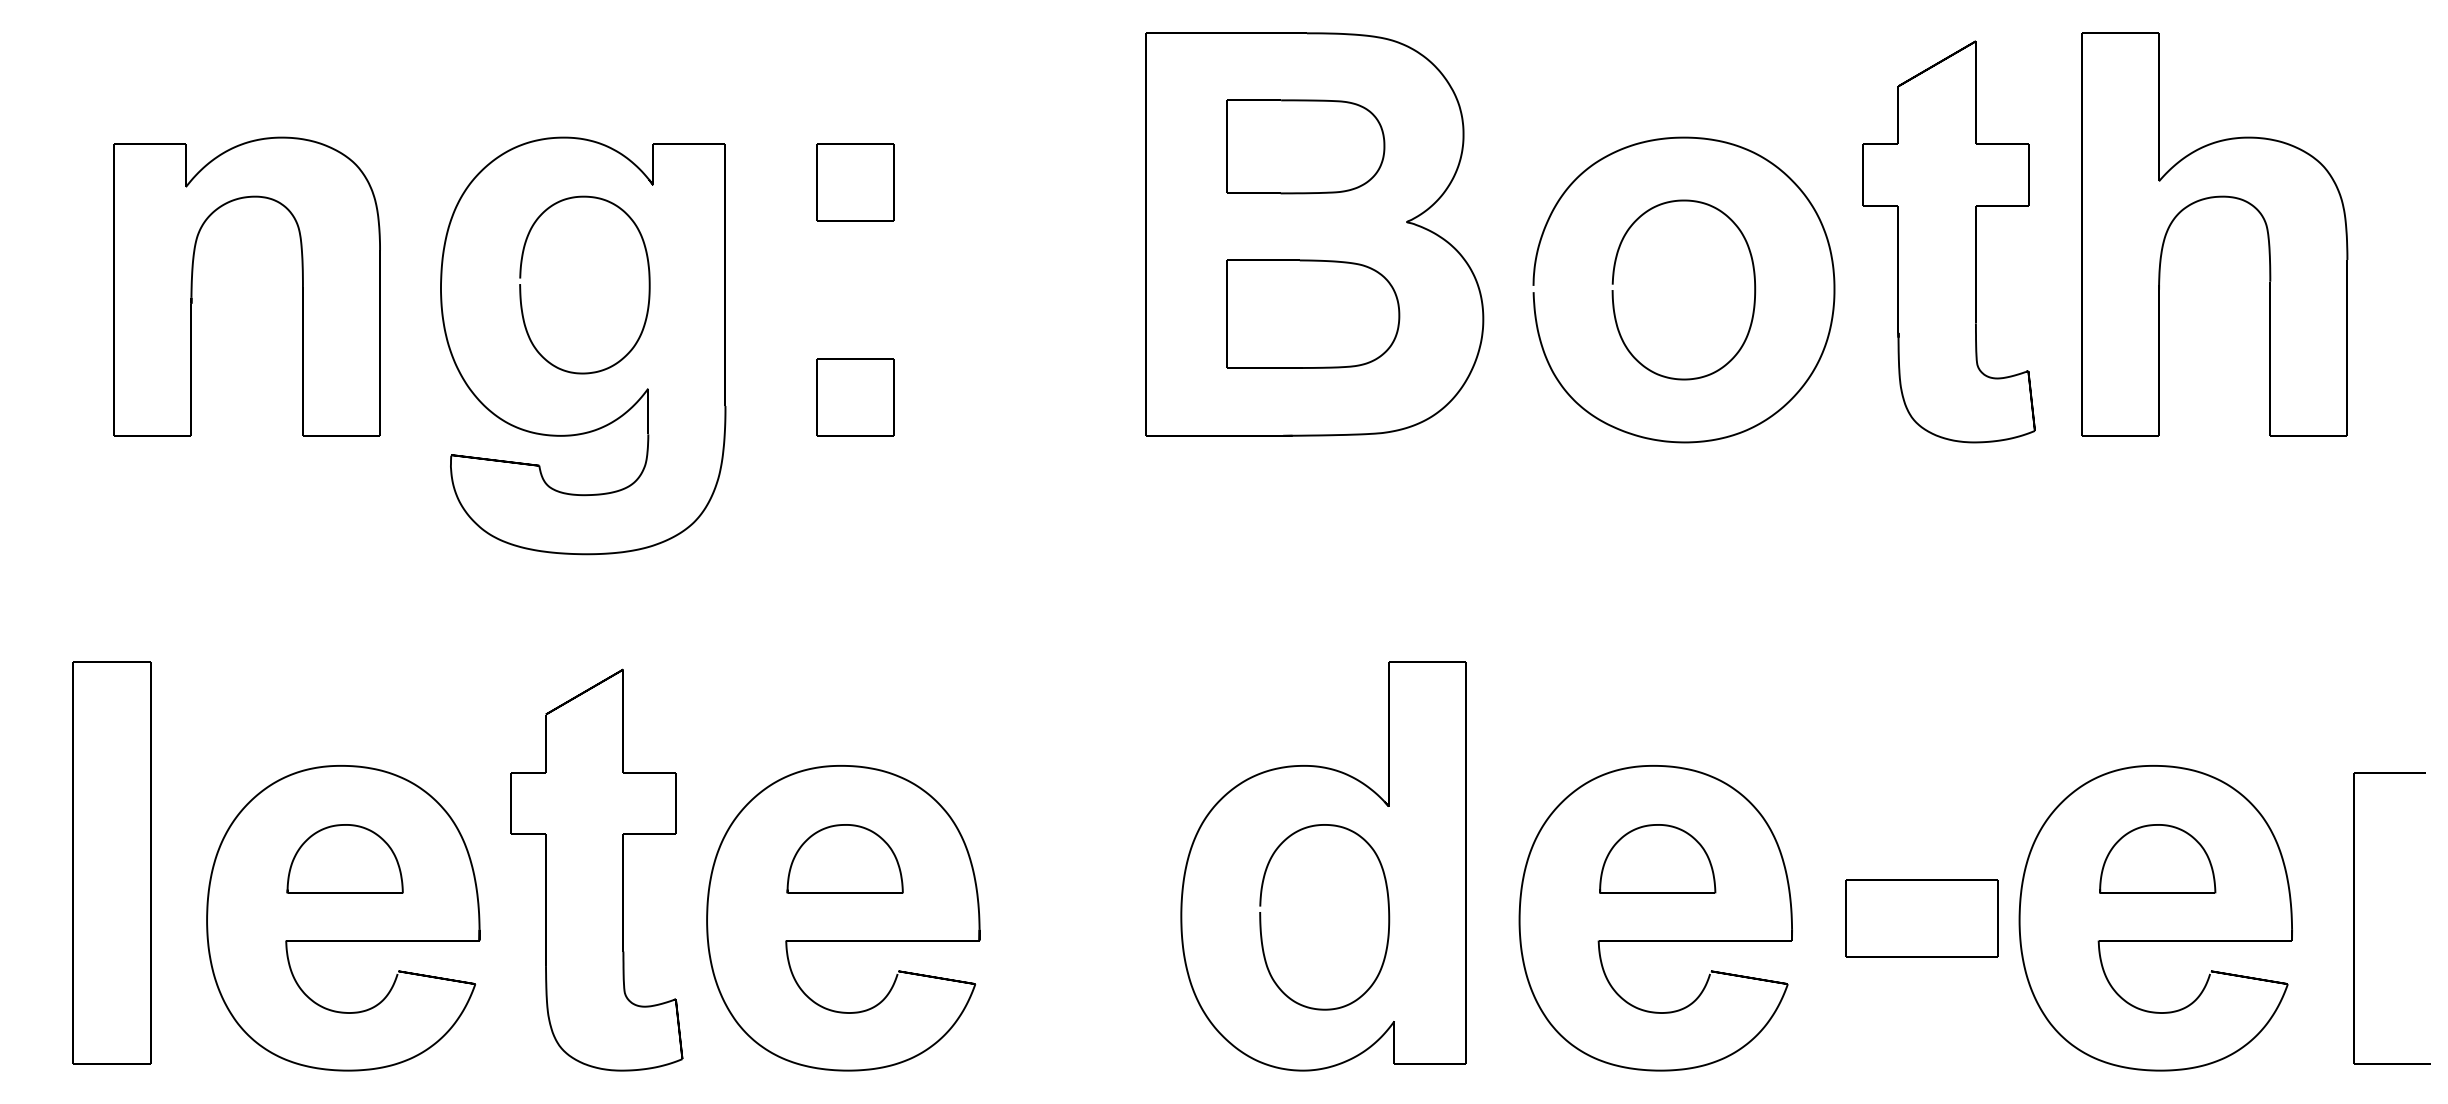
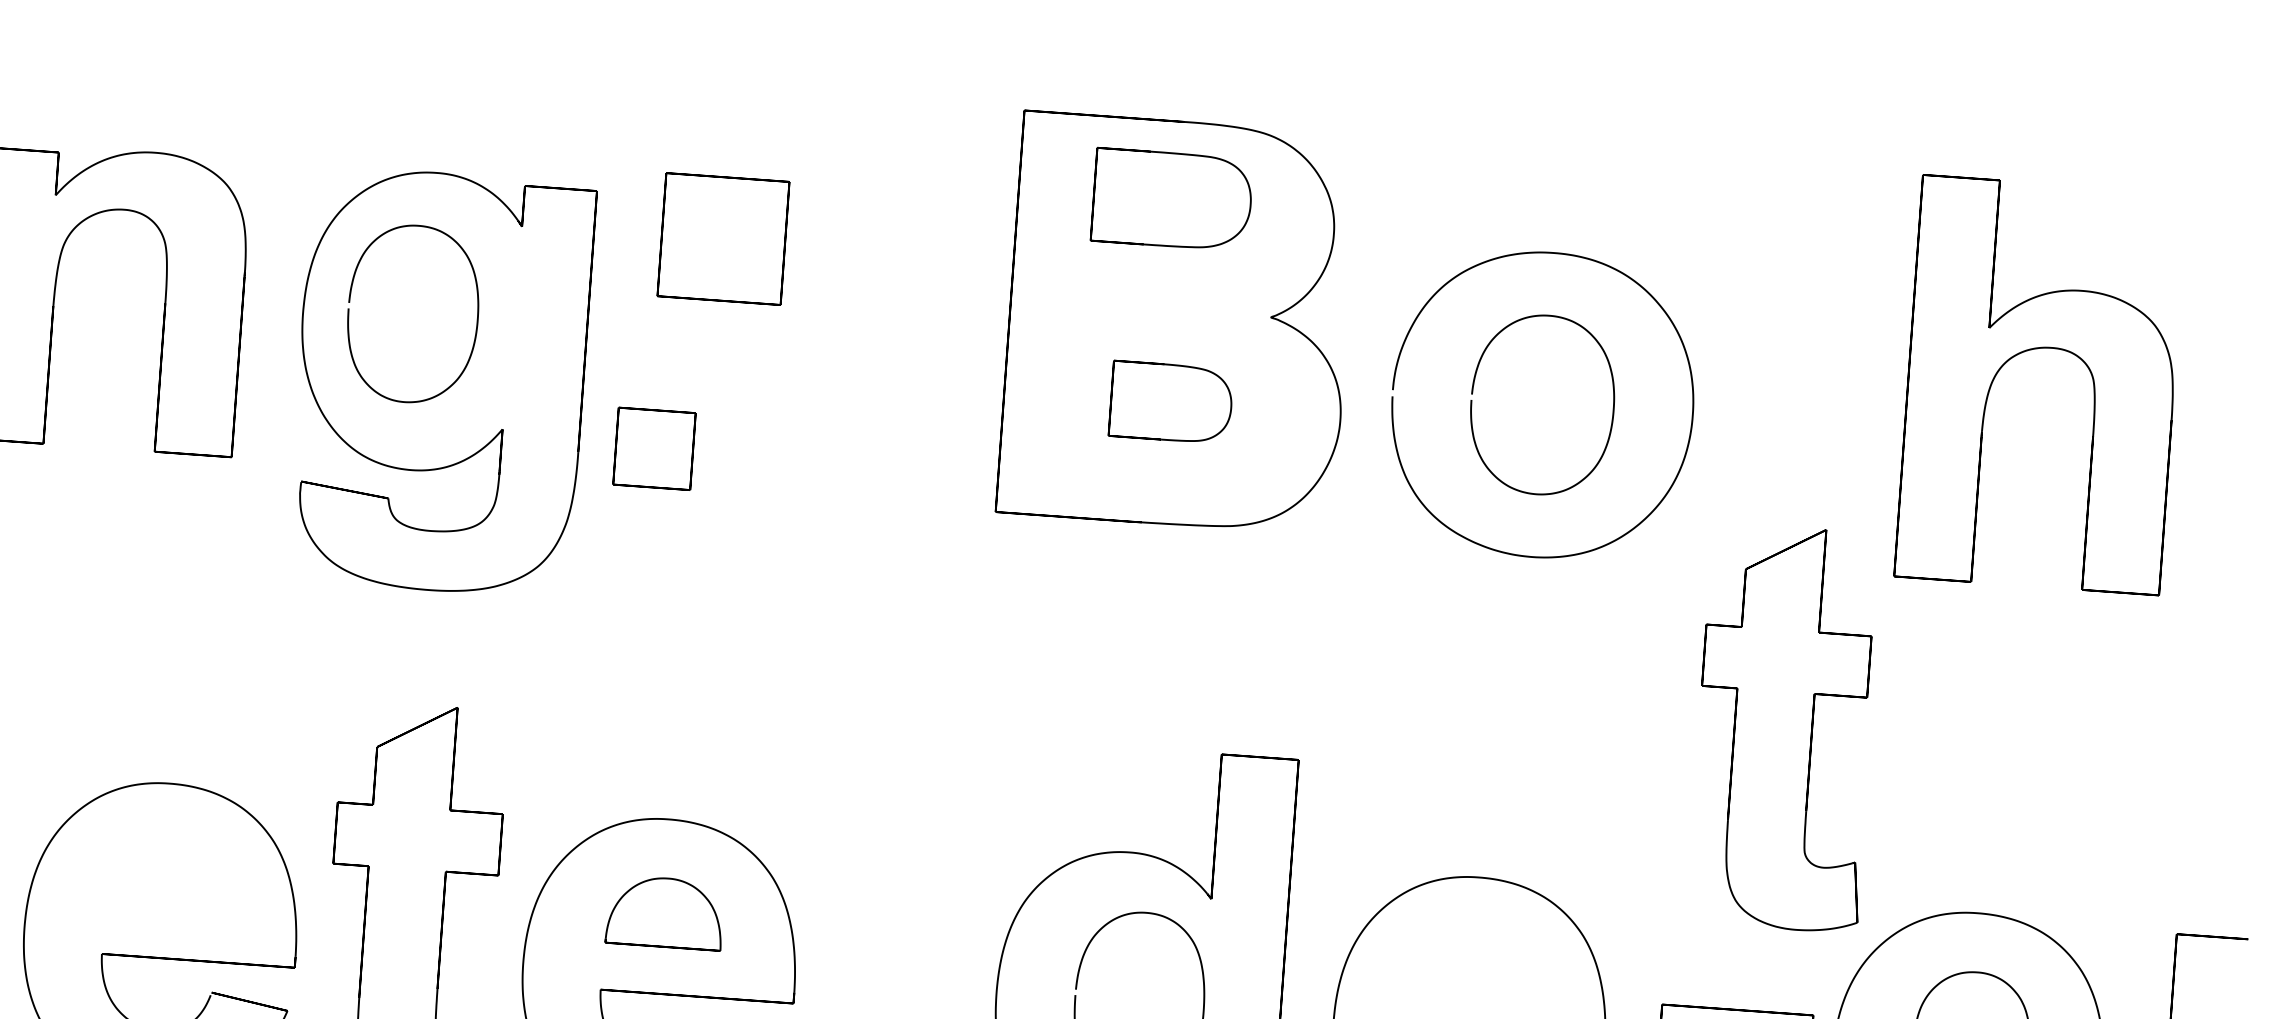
part: (1305, 146) -> (1171, 199), moved
part: (855, 182) -> (723, 238), size x1.6
part: (2207, 199) -> (2036, 349), moved
part: (1948, 241) -> (1784, 727), moved
curve: (521, 286) -> (349, 310), moved
part: (1313, 313) -> (1171, 401), size x0.7
part: (855, 397) -> (654, 449), moved
part: (344, 858) -> (165, 876), removed
part: (1657, 858) -> (1475, 970), removed

